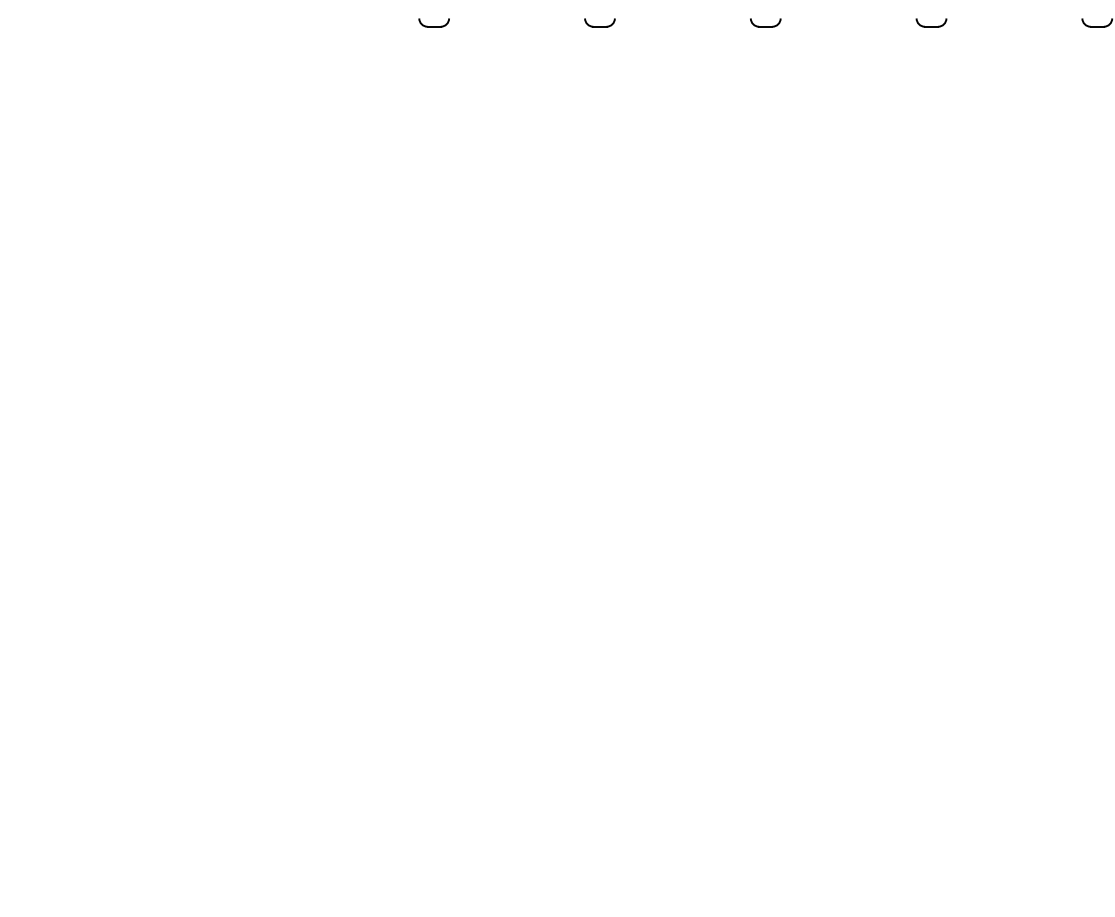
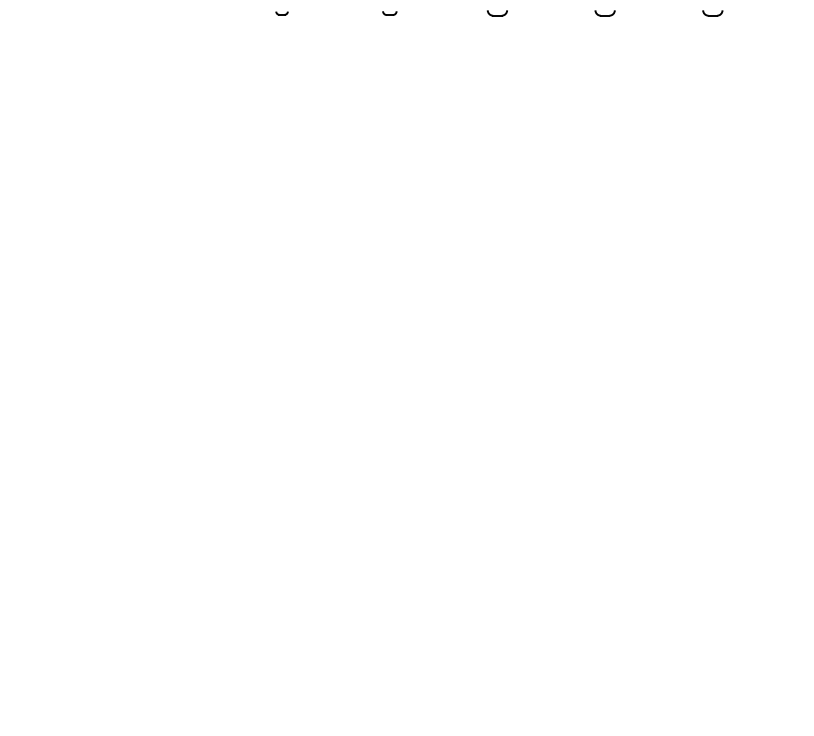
part: (433, 23) -> (281, 13), size x0.6
part: (599, 23) -> (389, 13), size x0.7

